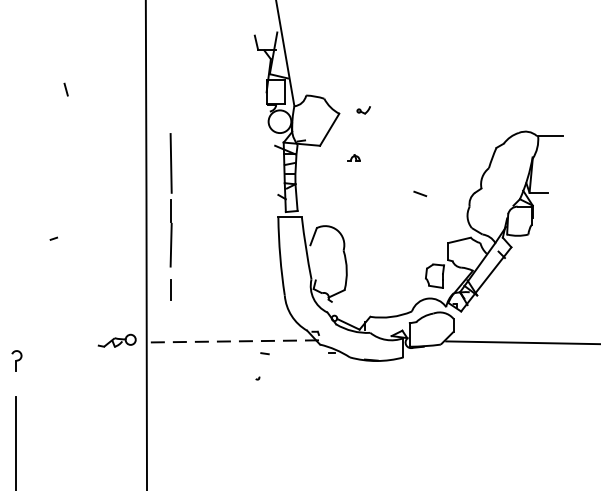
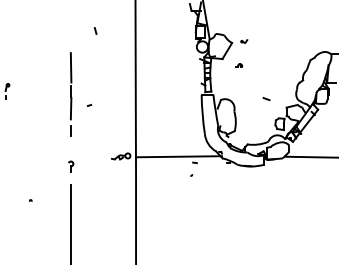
line: (420, 194) -> (266, 99), moved
line: (171, 216) -> (71, 94), moved
line: (231, 340) -> (178, 156), dashed -> solid

